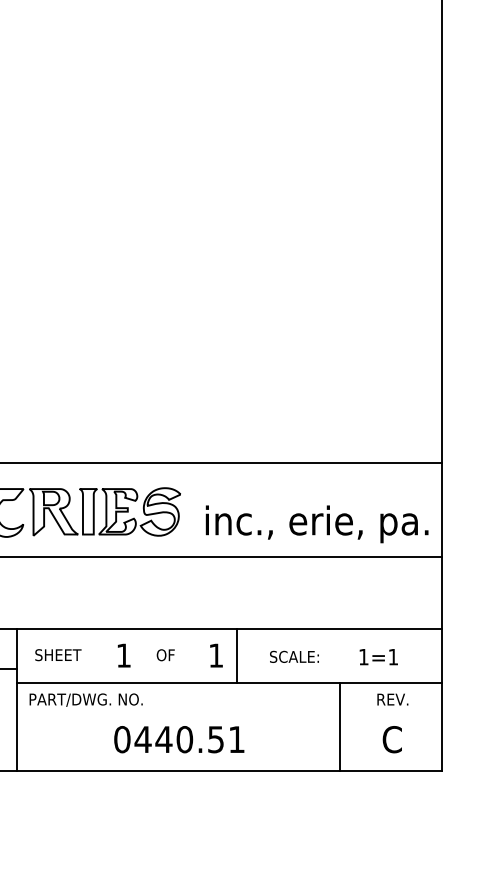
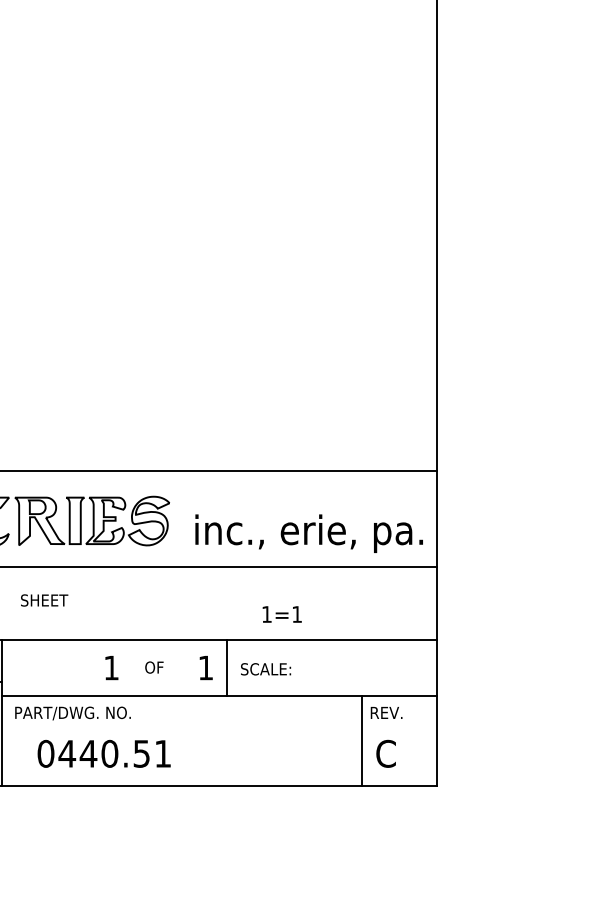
text: (58, 655) -> (44, 600), moved
text: (294, 657) -> (266, 669), moved
text: (378, 657) -> (281, 614), moved
line: (339, 726) -> (361, 740), moved
text: (178, 739) -> (103, 753), moved

